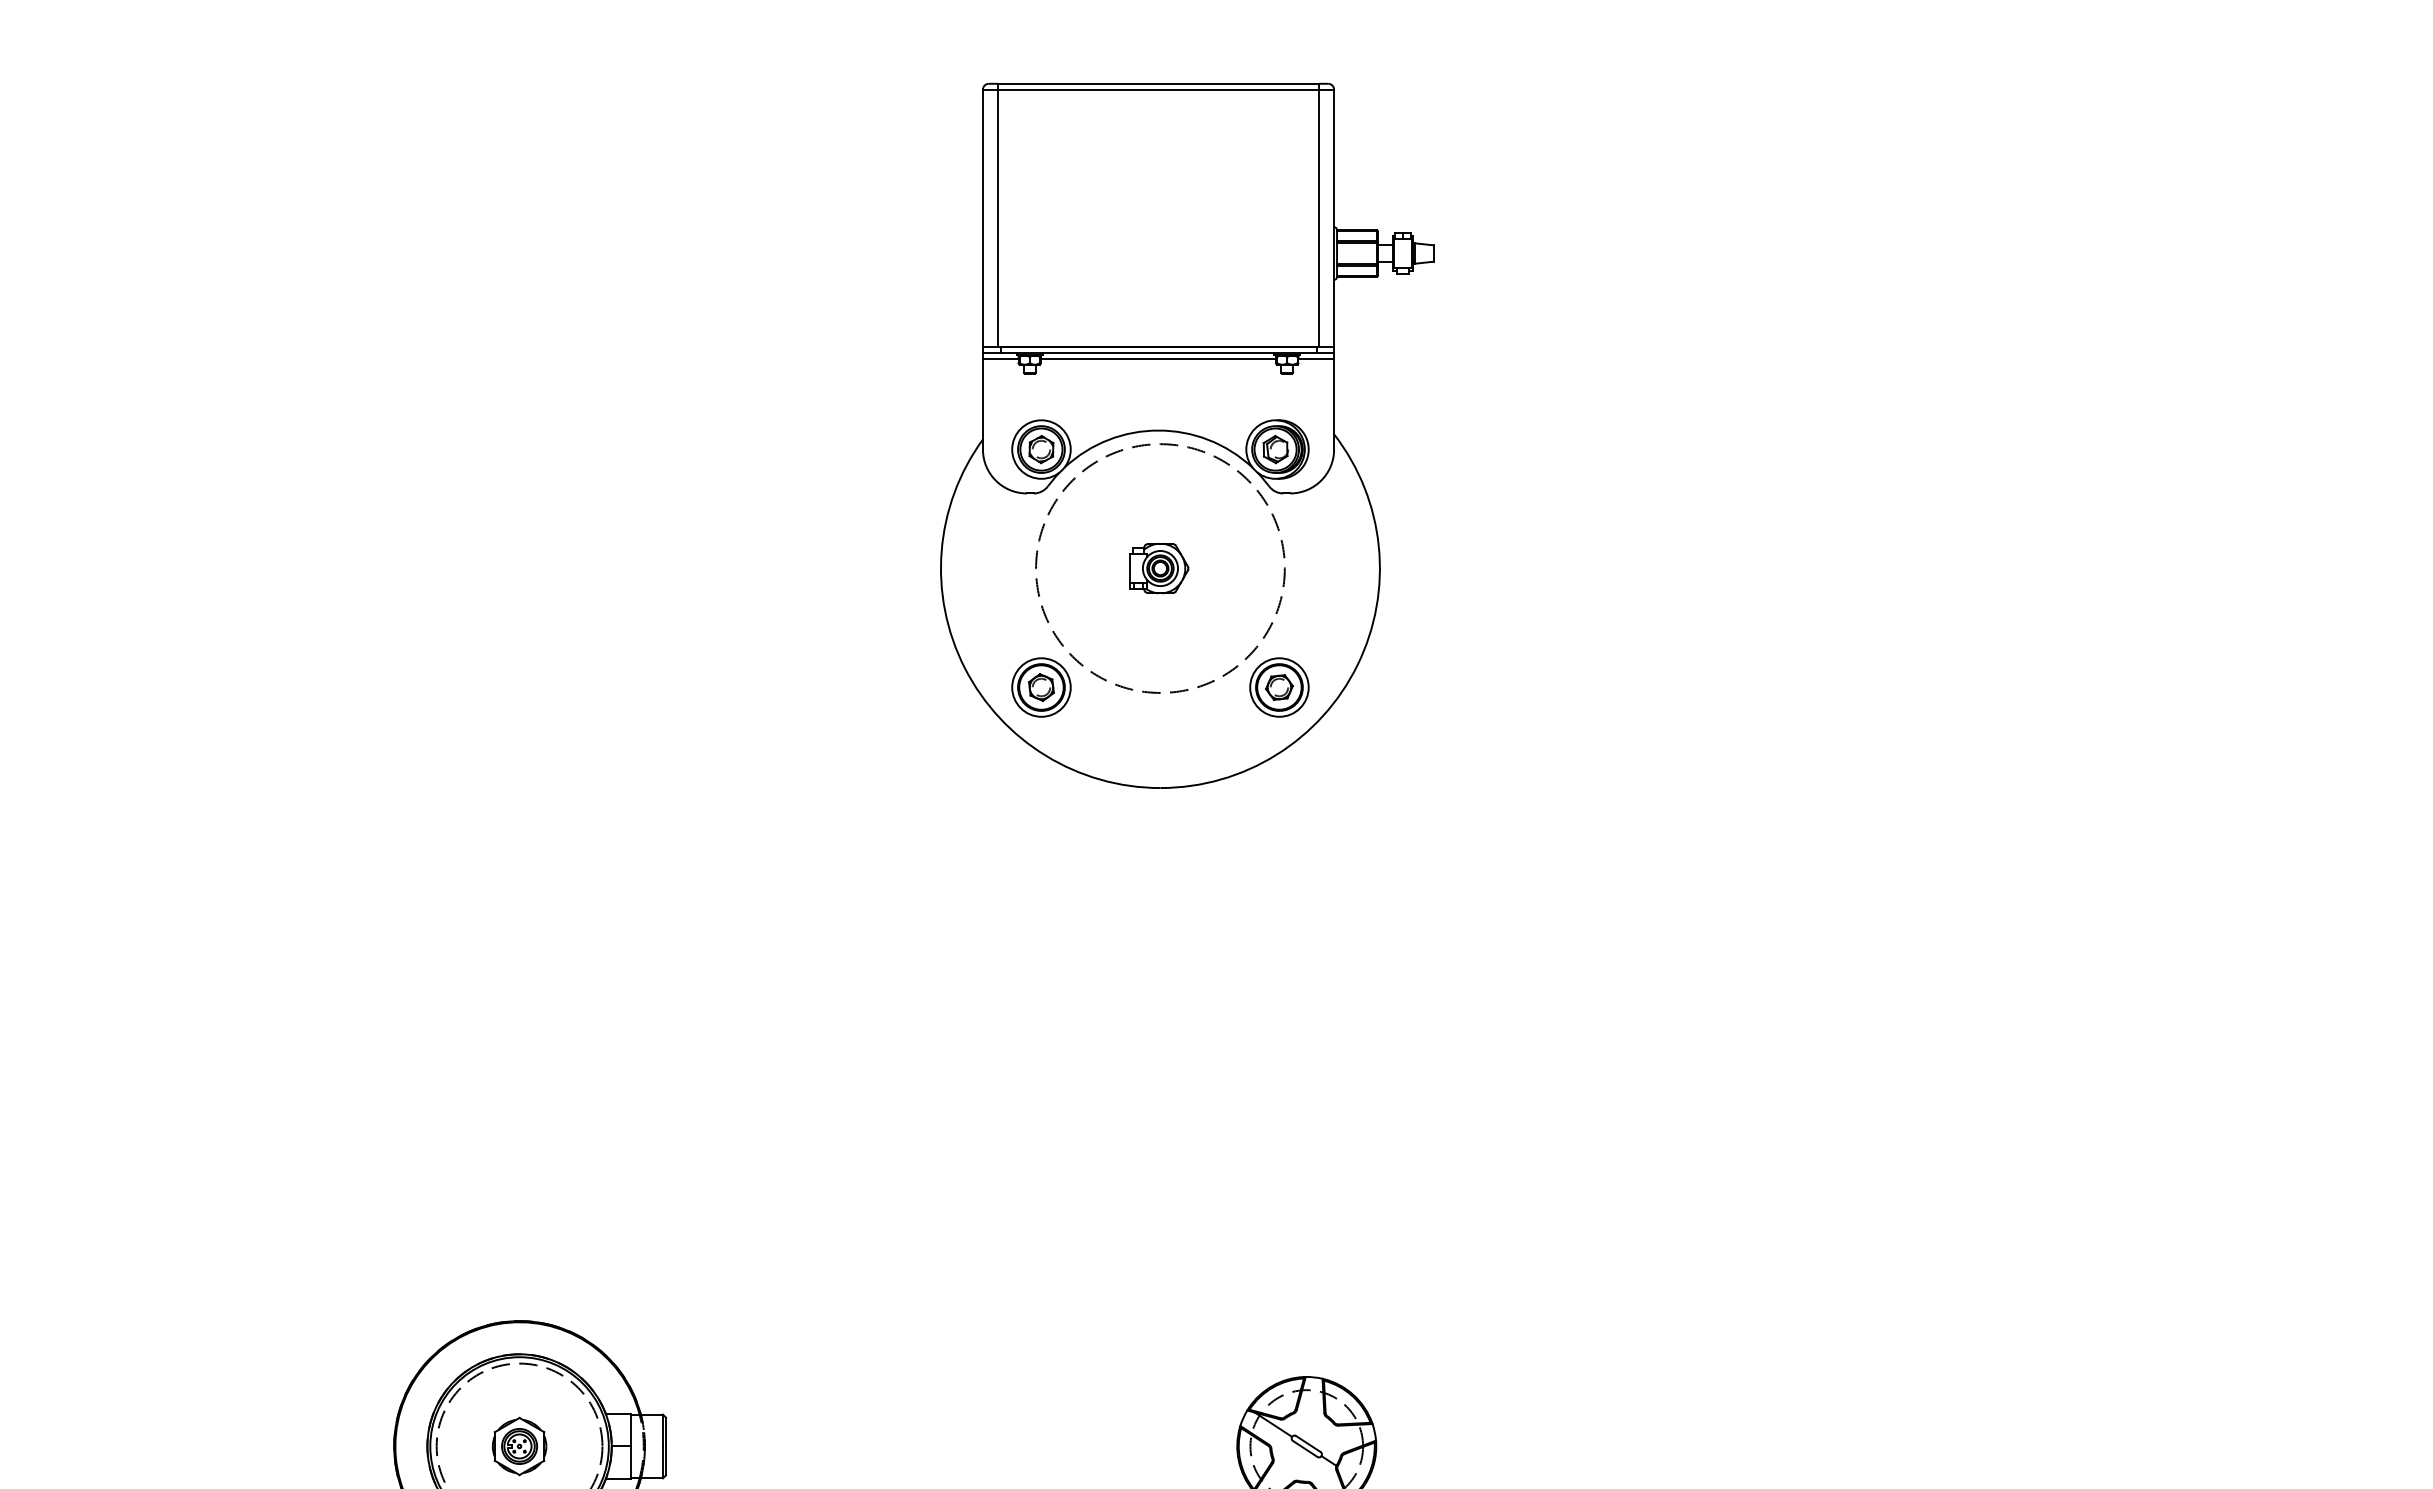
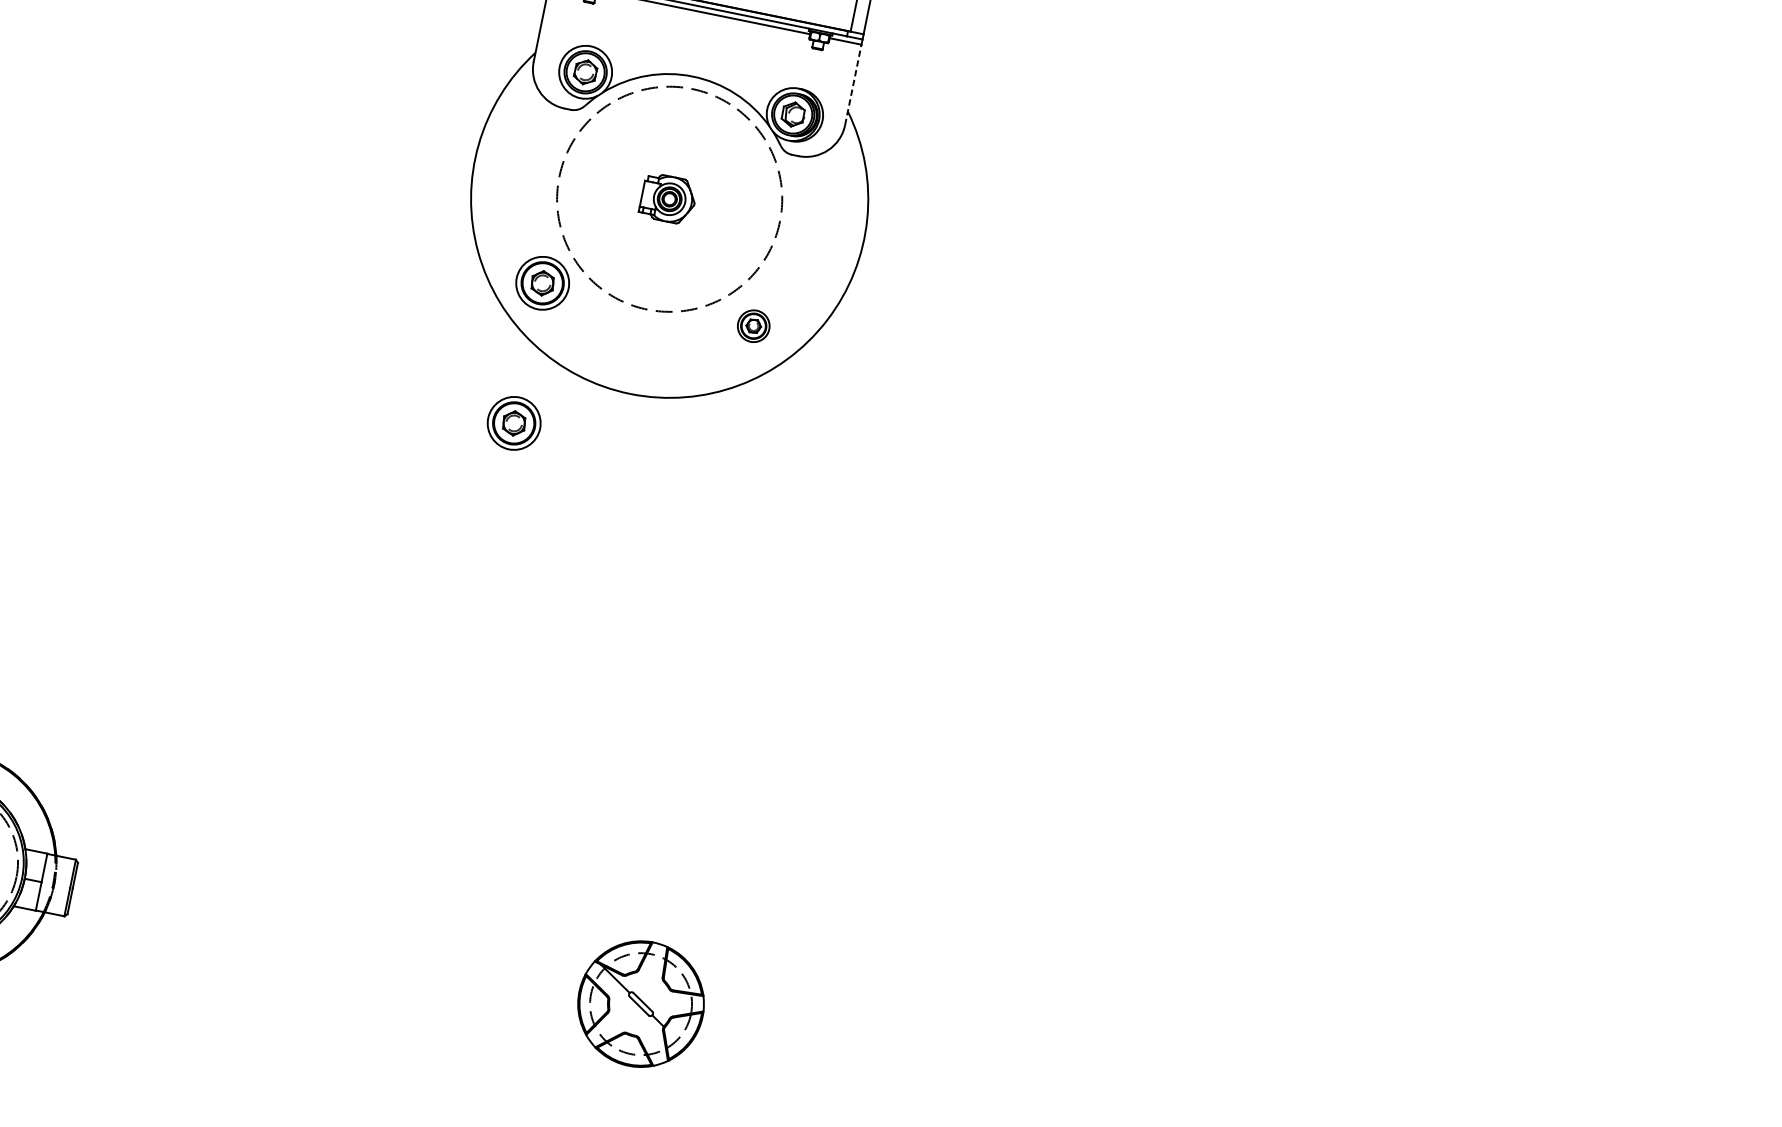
line: (1334, 403) -> (853, 84), solid -> dashed
part: (1279, 687) -> (753, 326), size x0.6
part: (1041, 845) -> (514, 423), added

